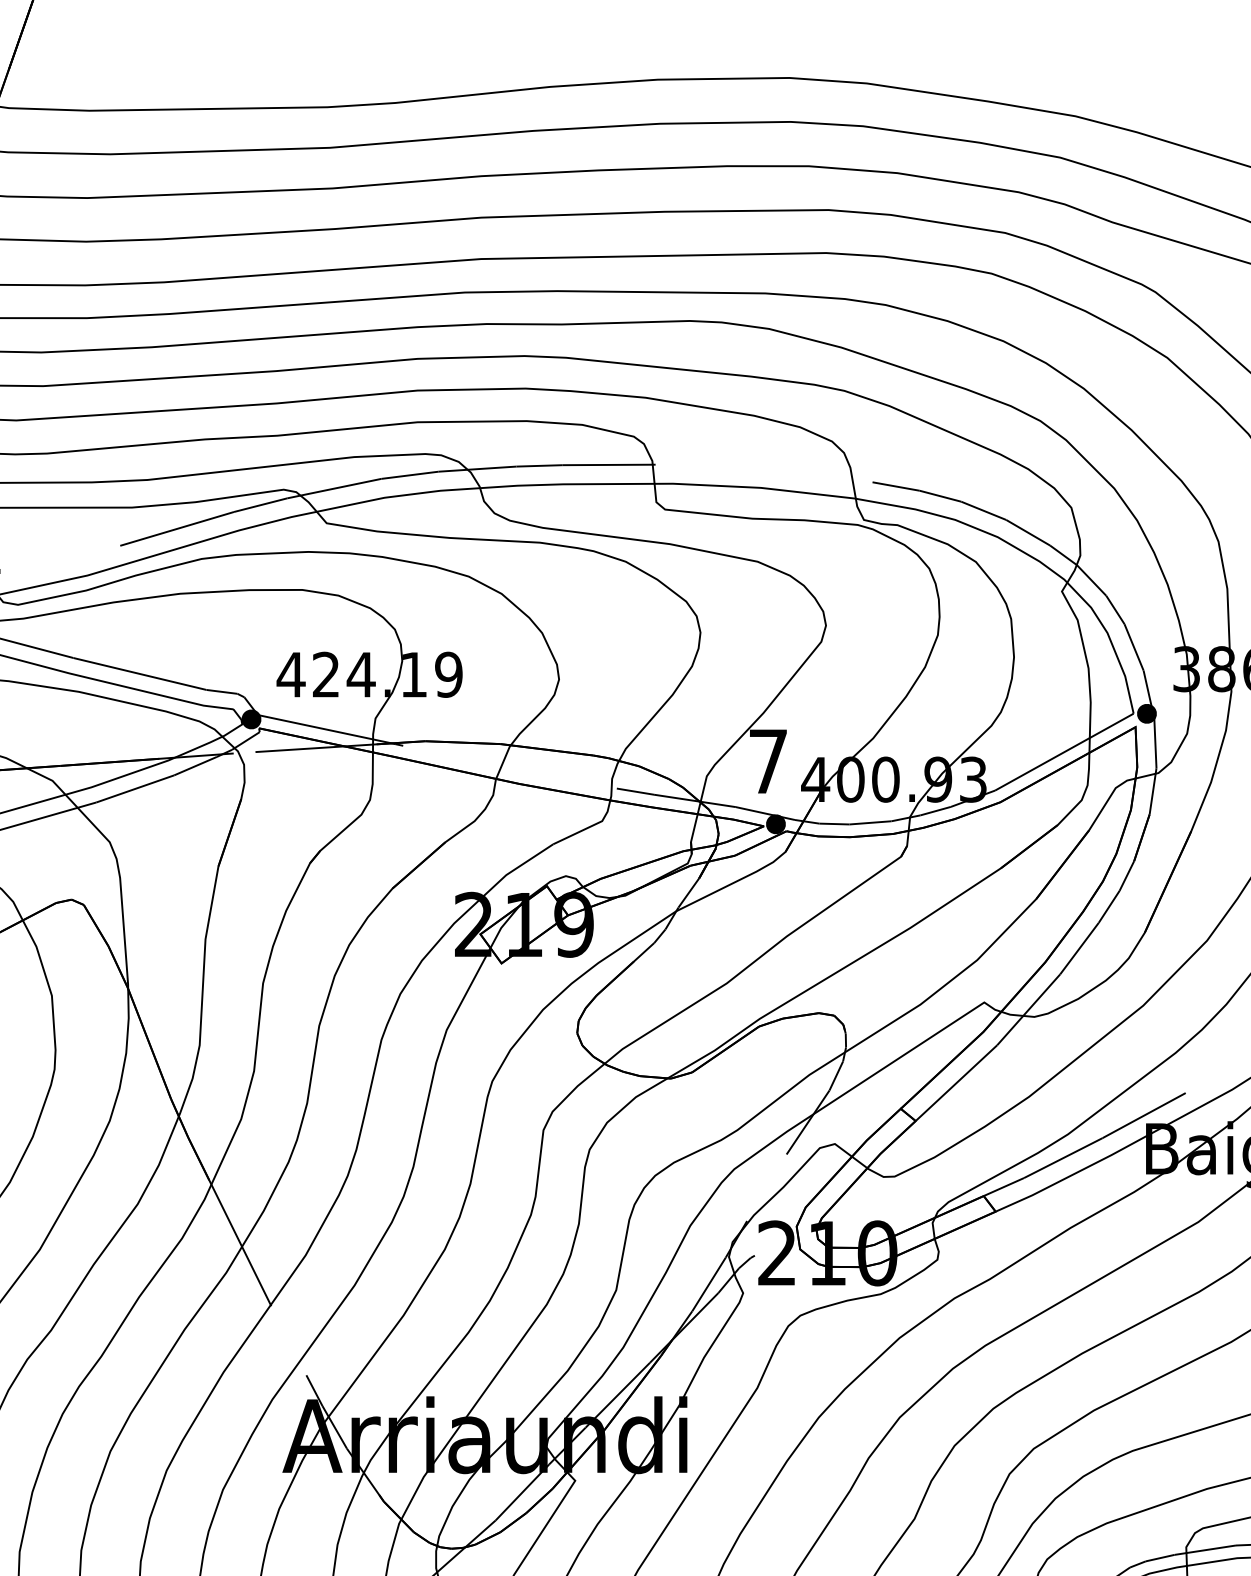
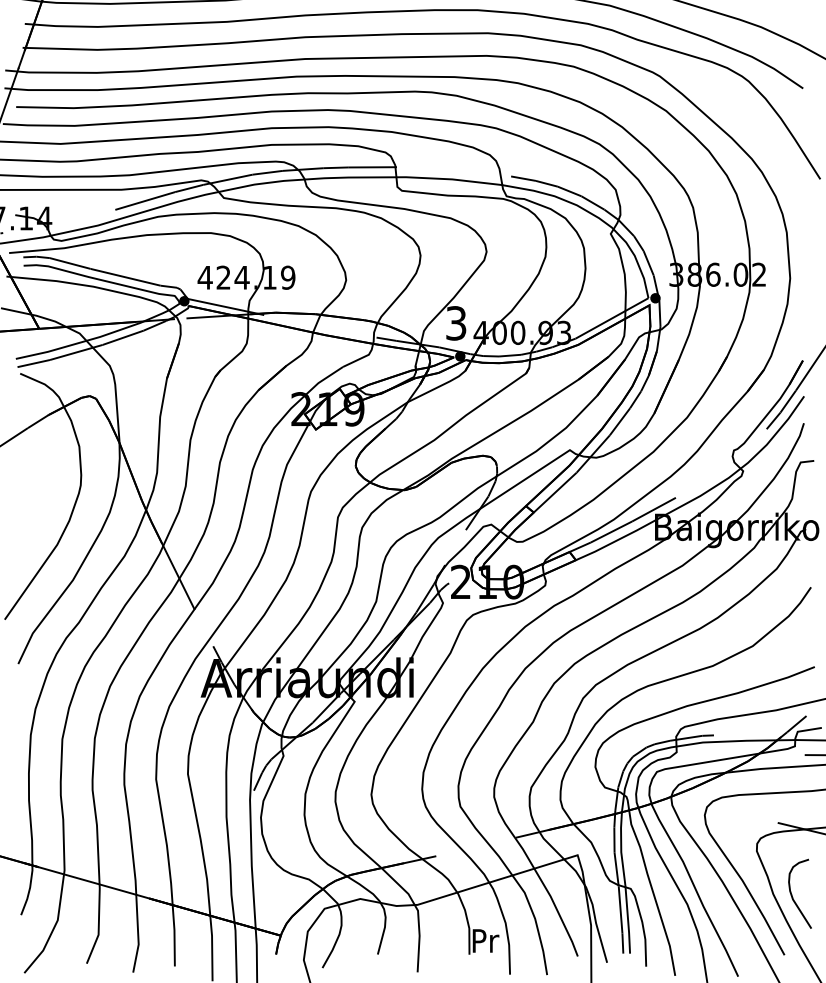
text: (768, 761) -> (456, 323), 7 -> 3

